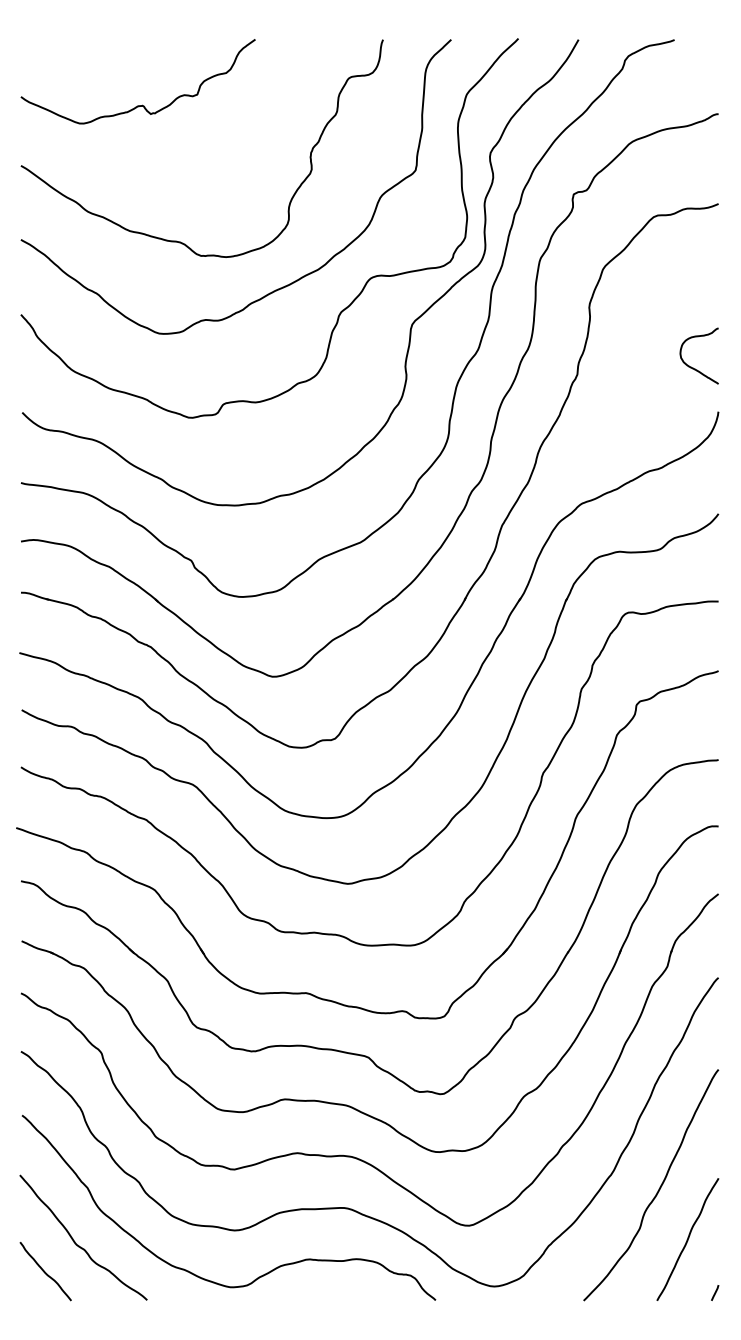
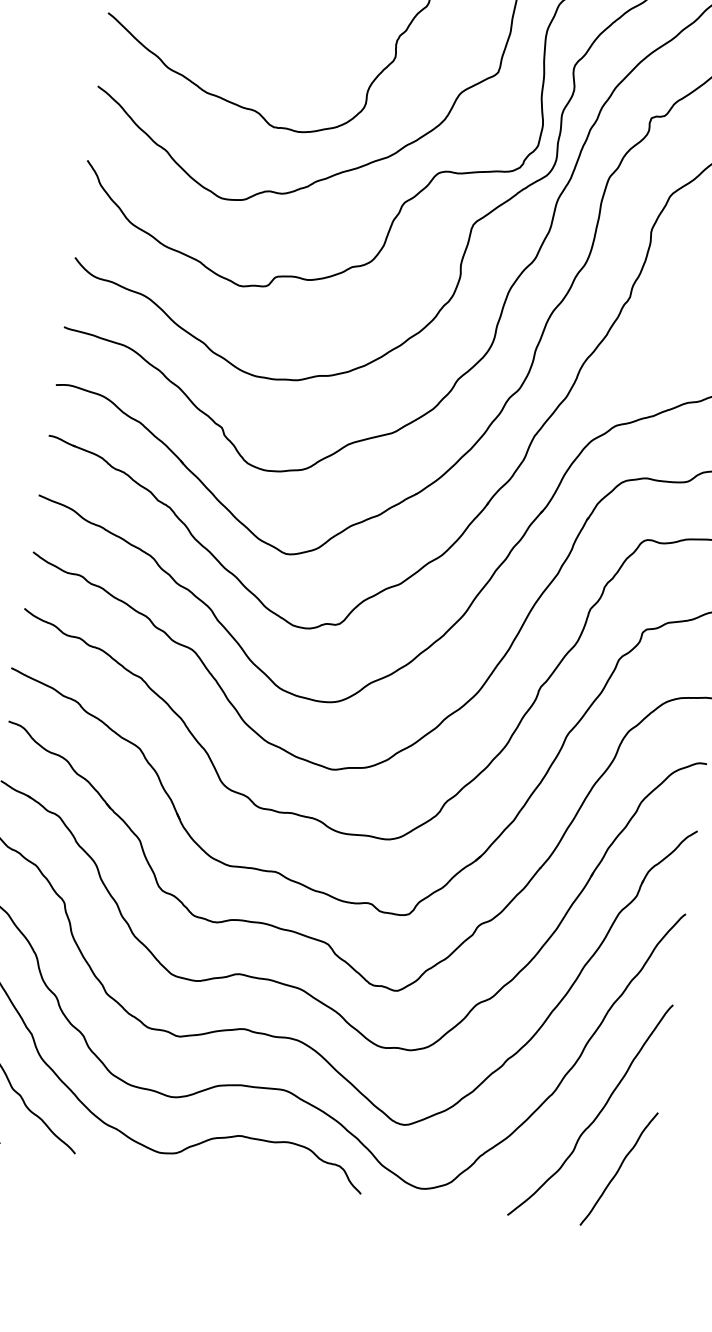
line: (715, 1292) -> (639, 1225), removed

